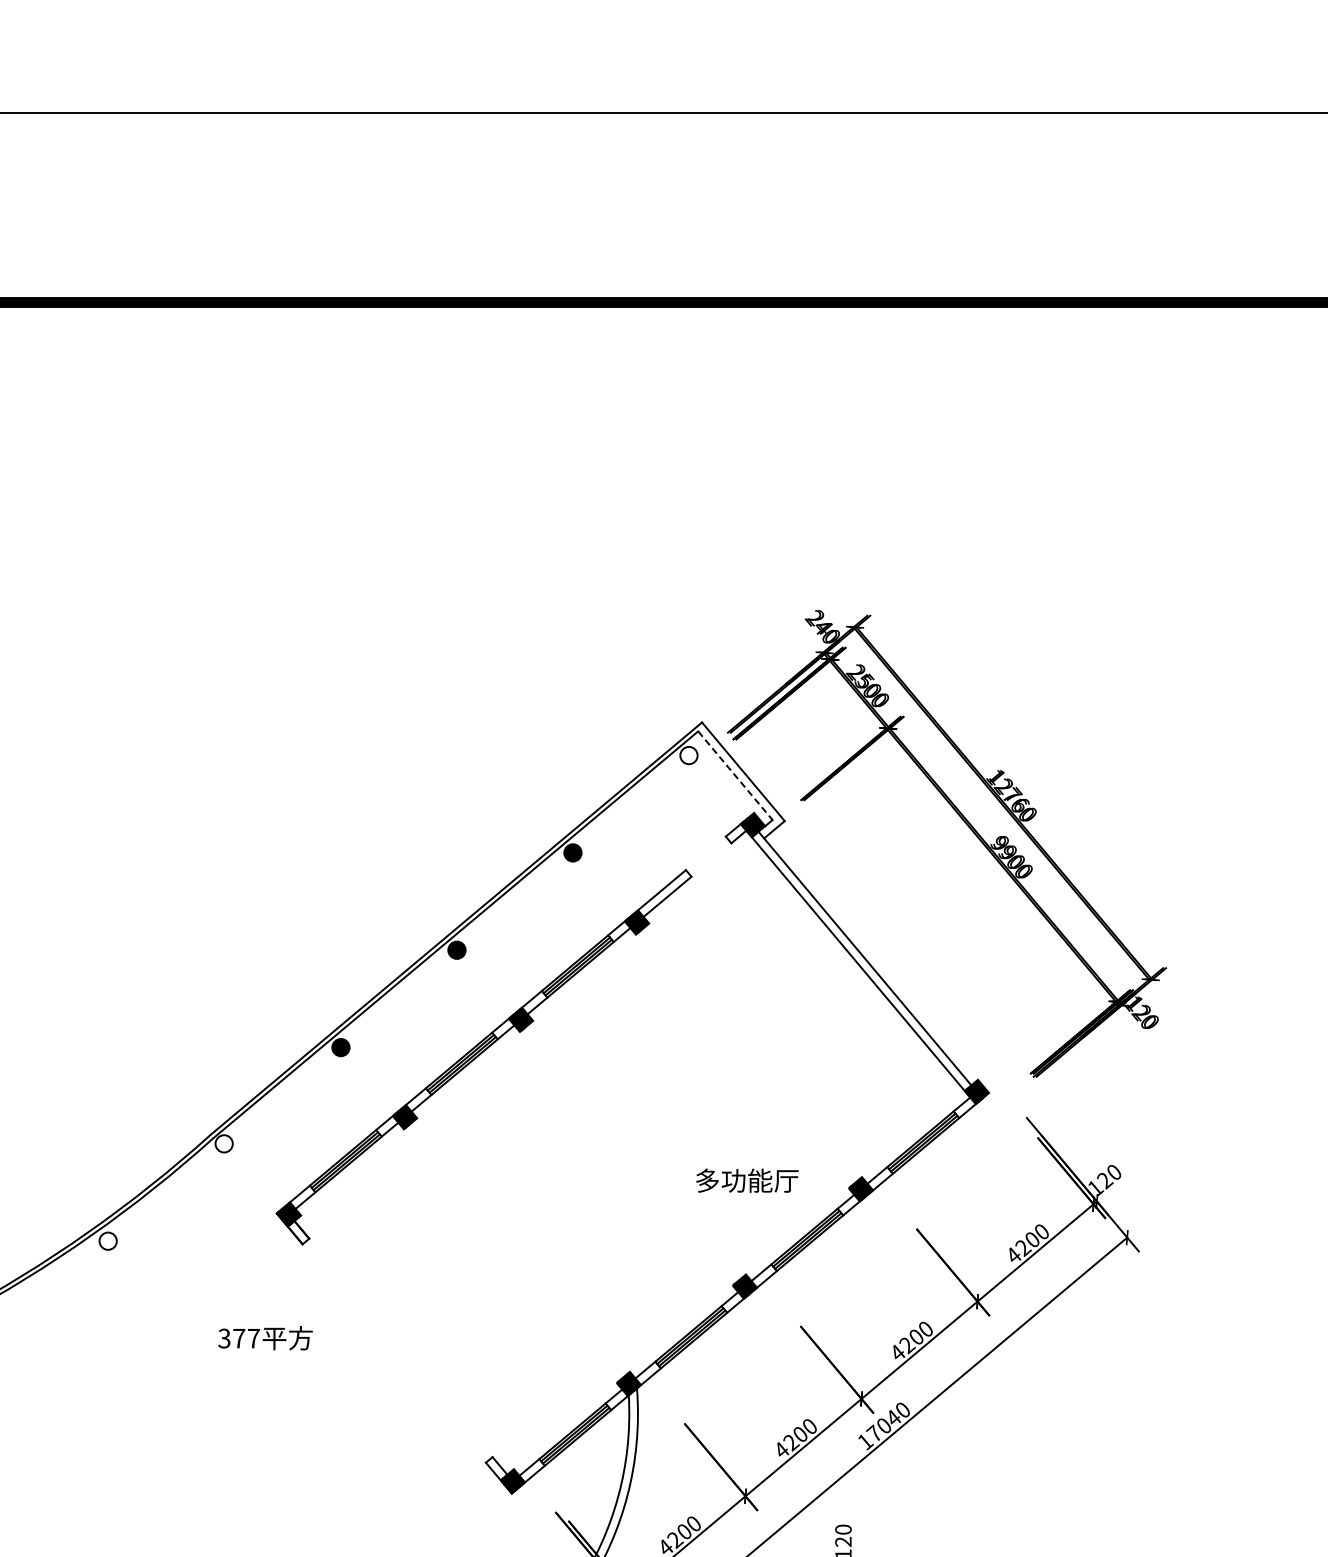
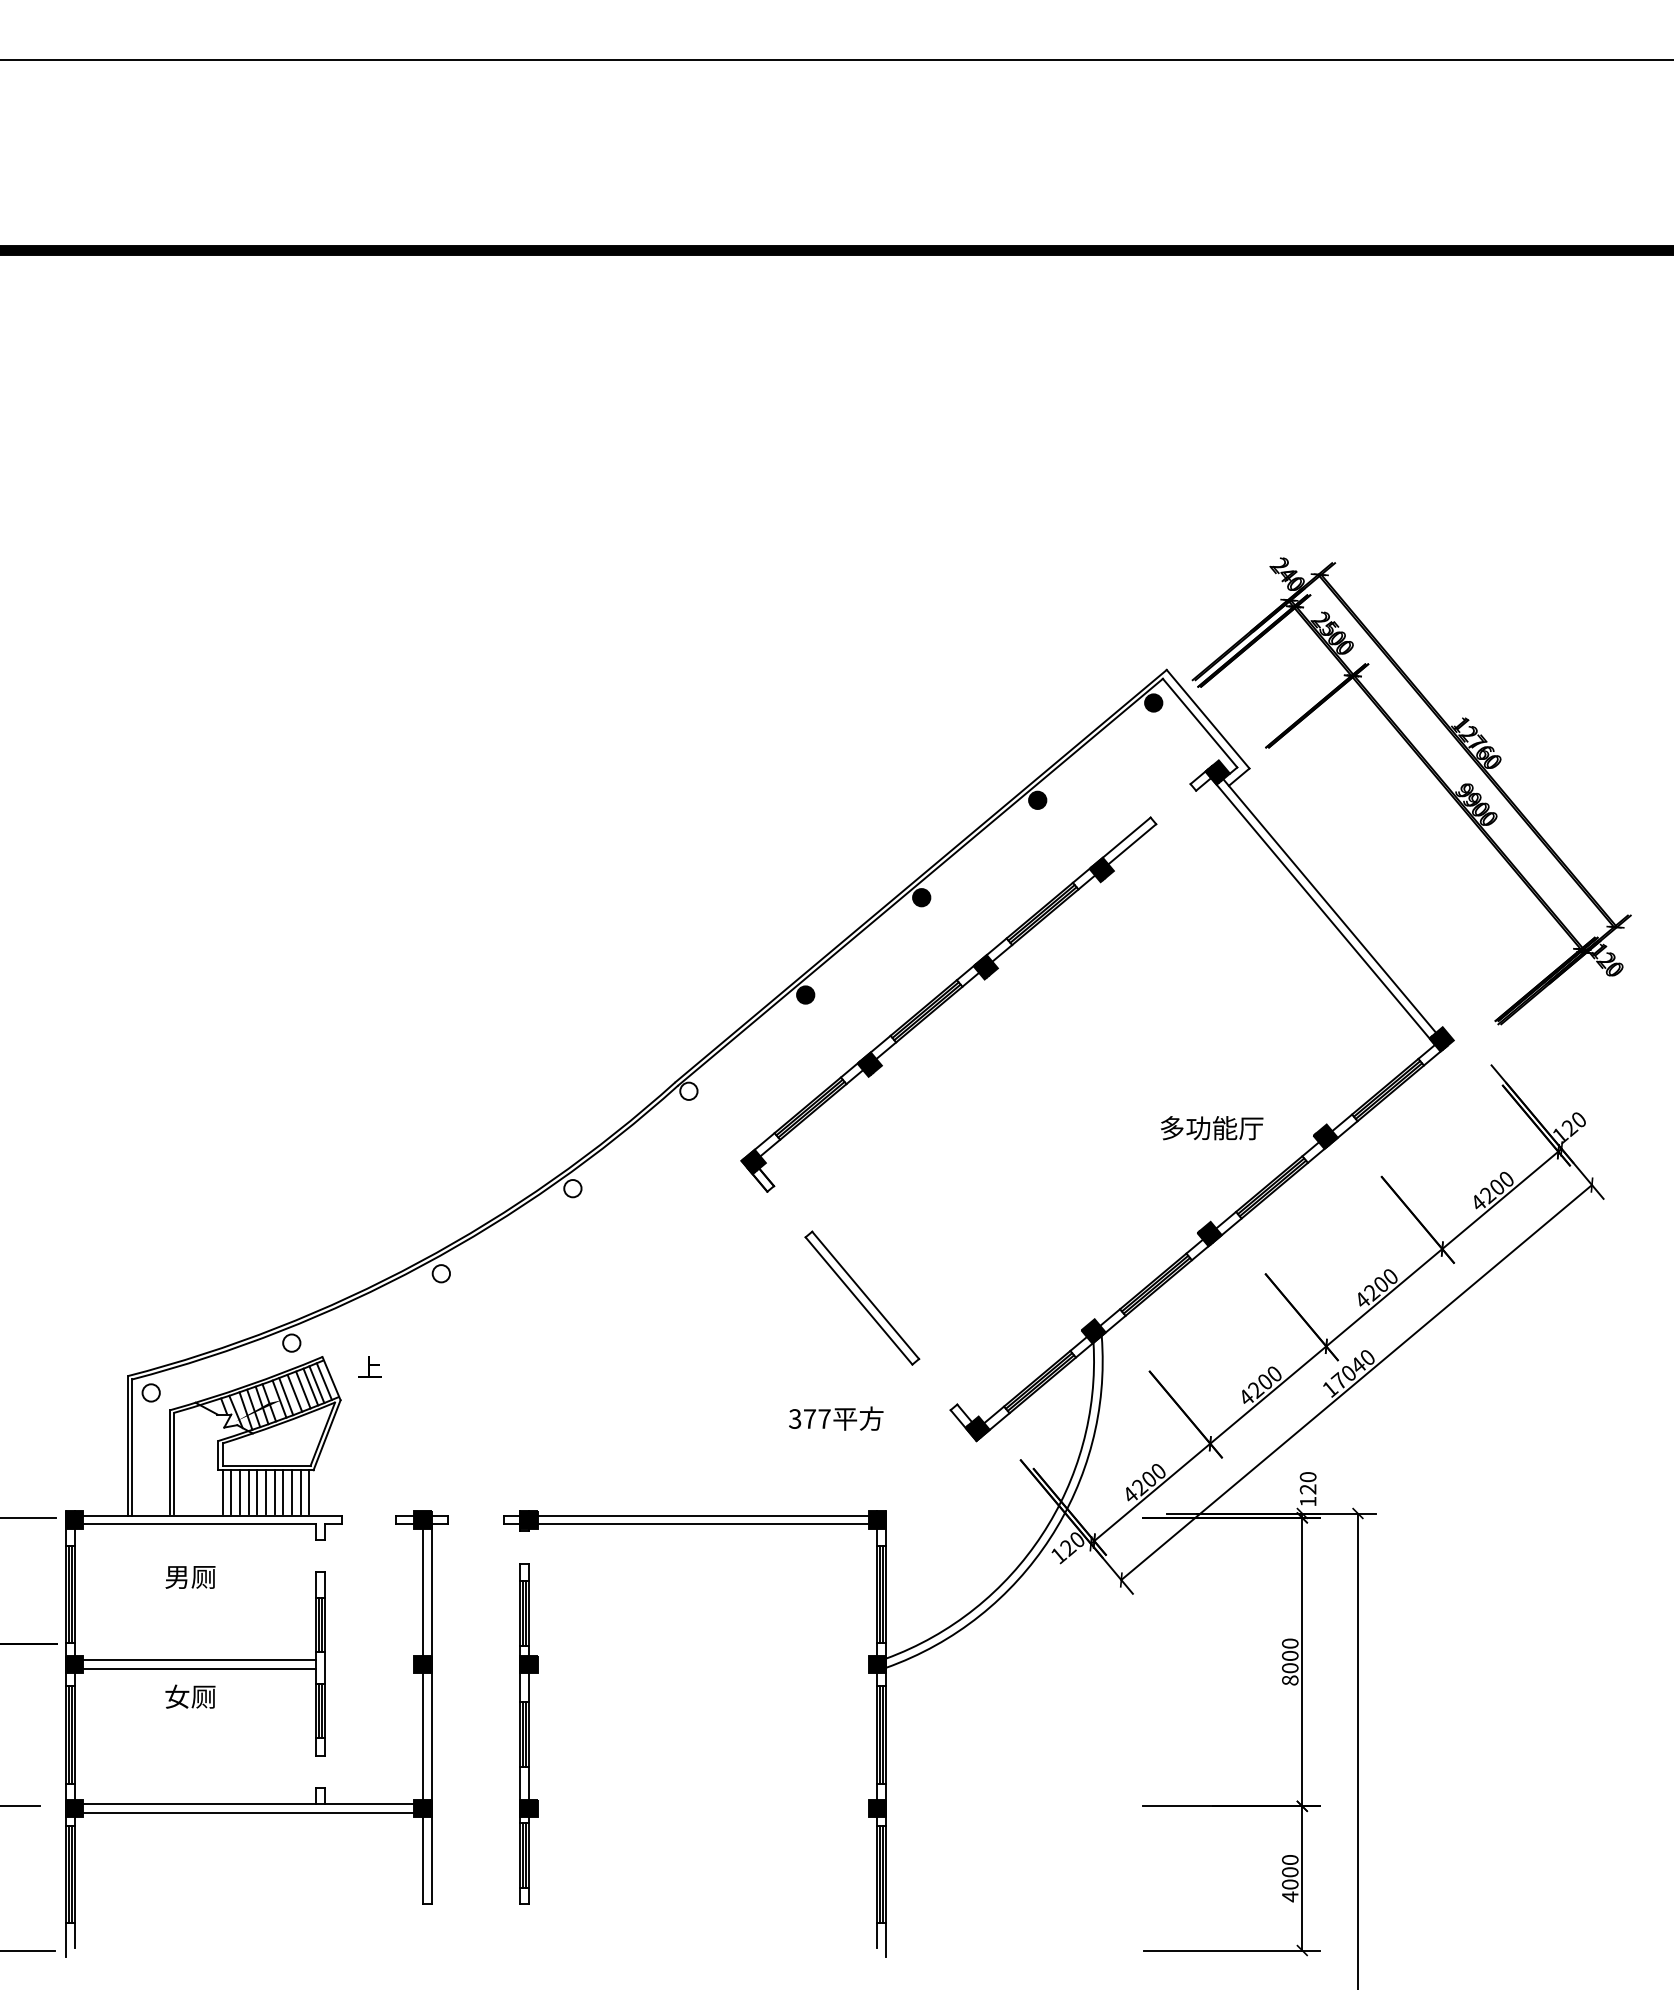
fill: (688, 755) -> (1153, 702), added
line: (735, 776) -> (1200, 723), dashed -> solid
text: (265, 1338) -> (836, 1418), moved
part: (397, 1350) -> (862, 1297), added

